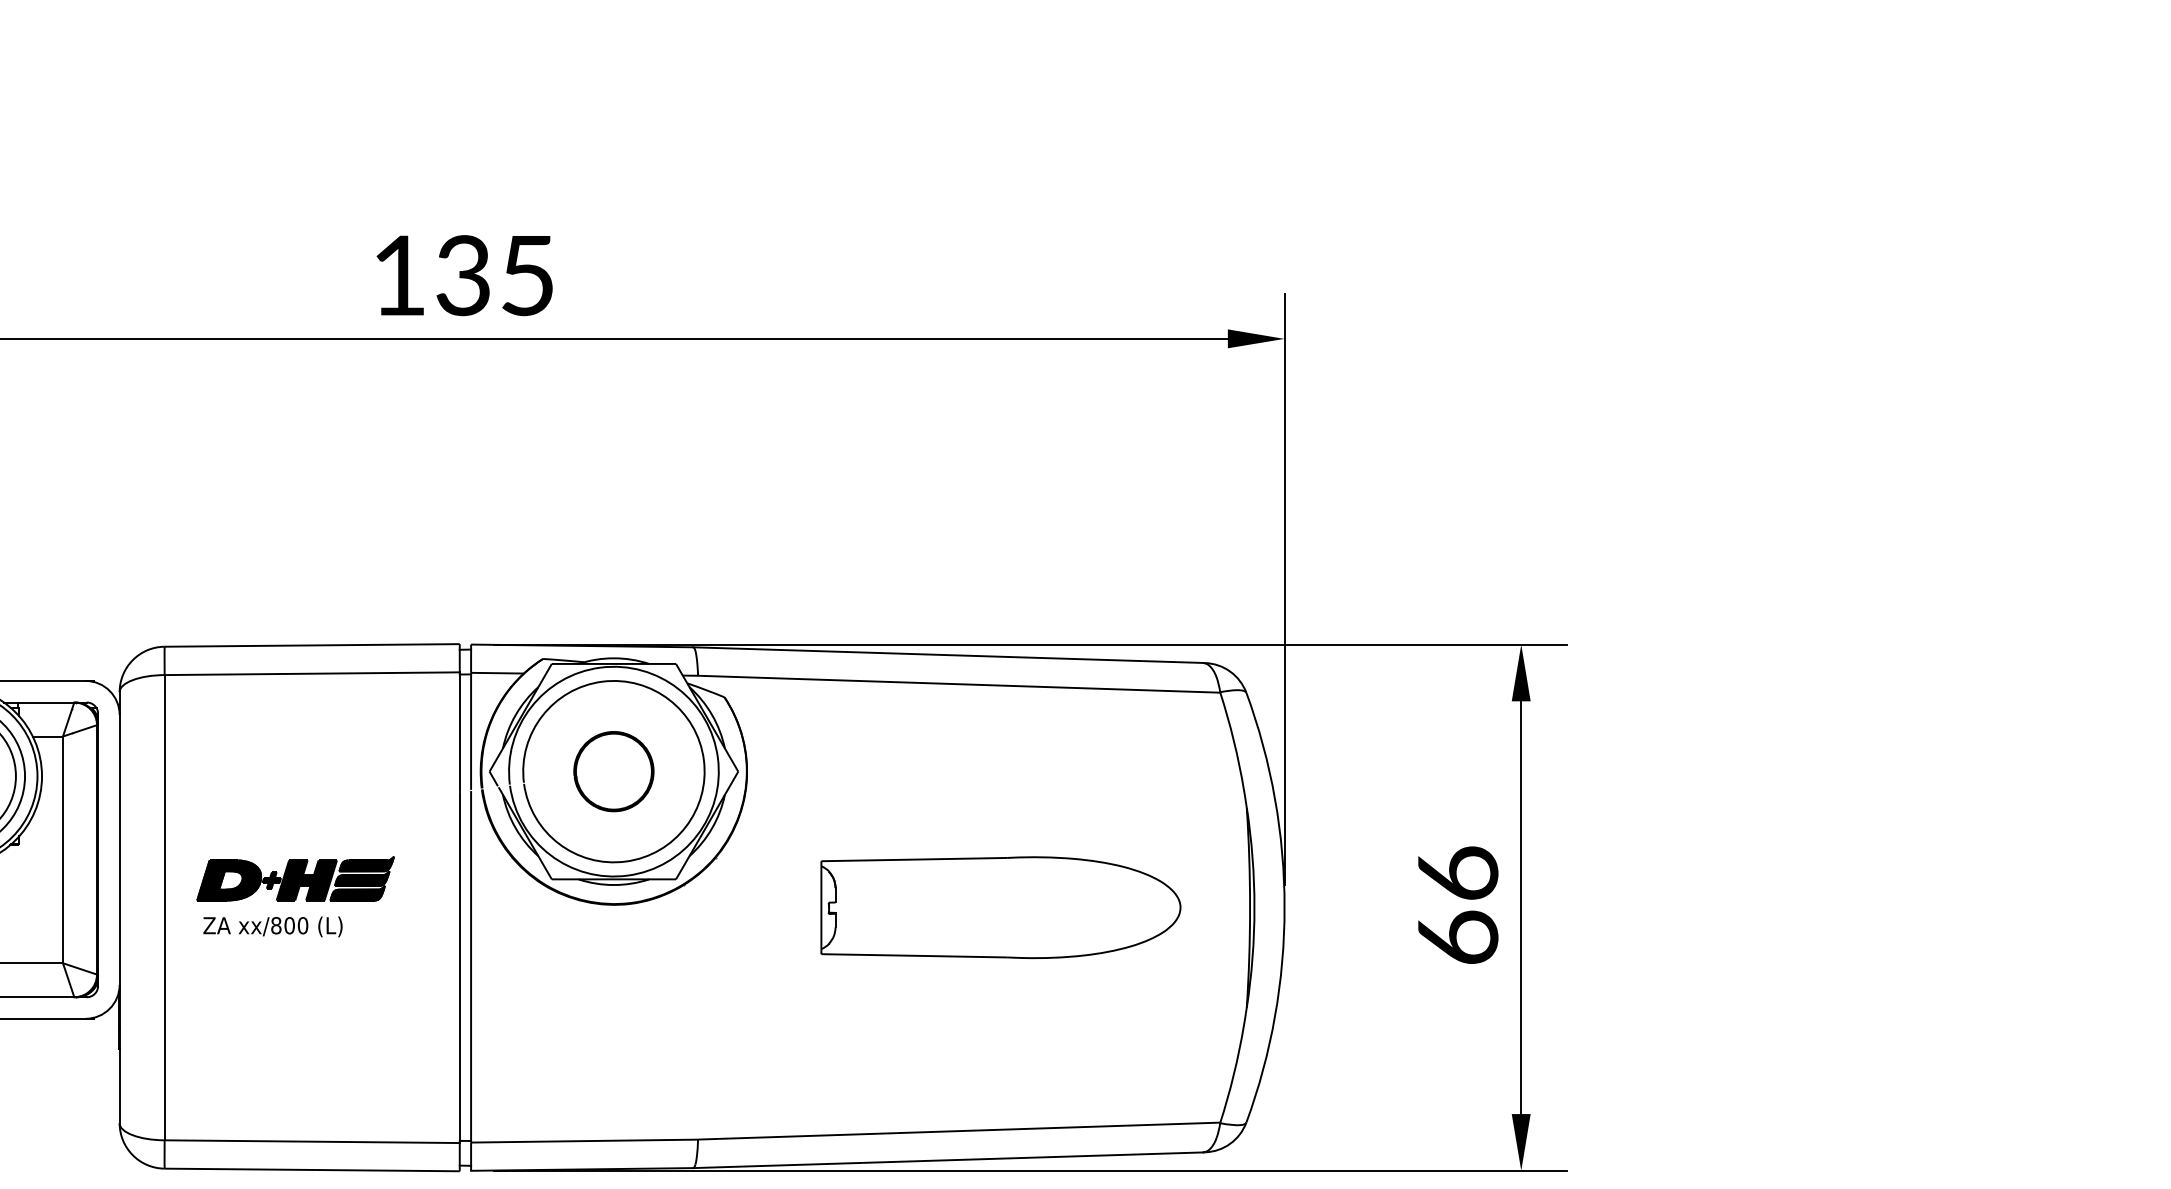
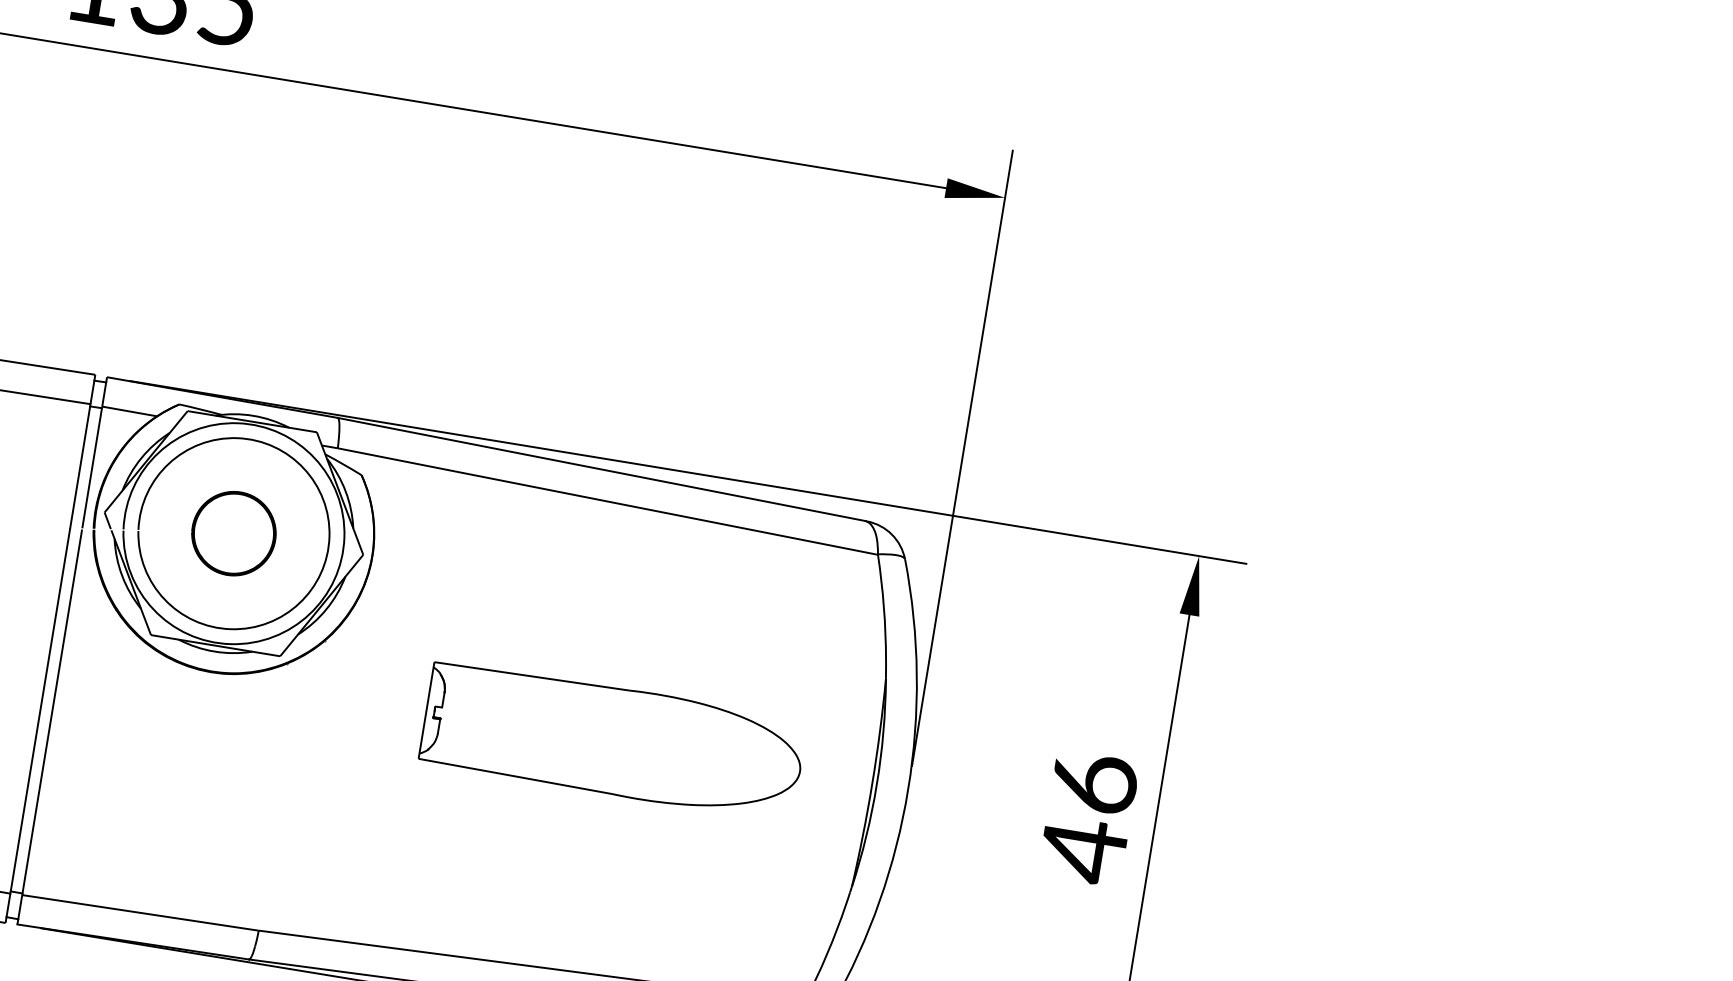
text: (1458, 938) -> (1083, 851), 66 -> 46

